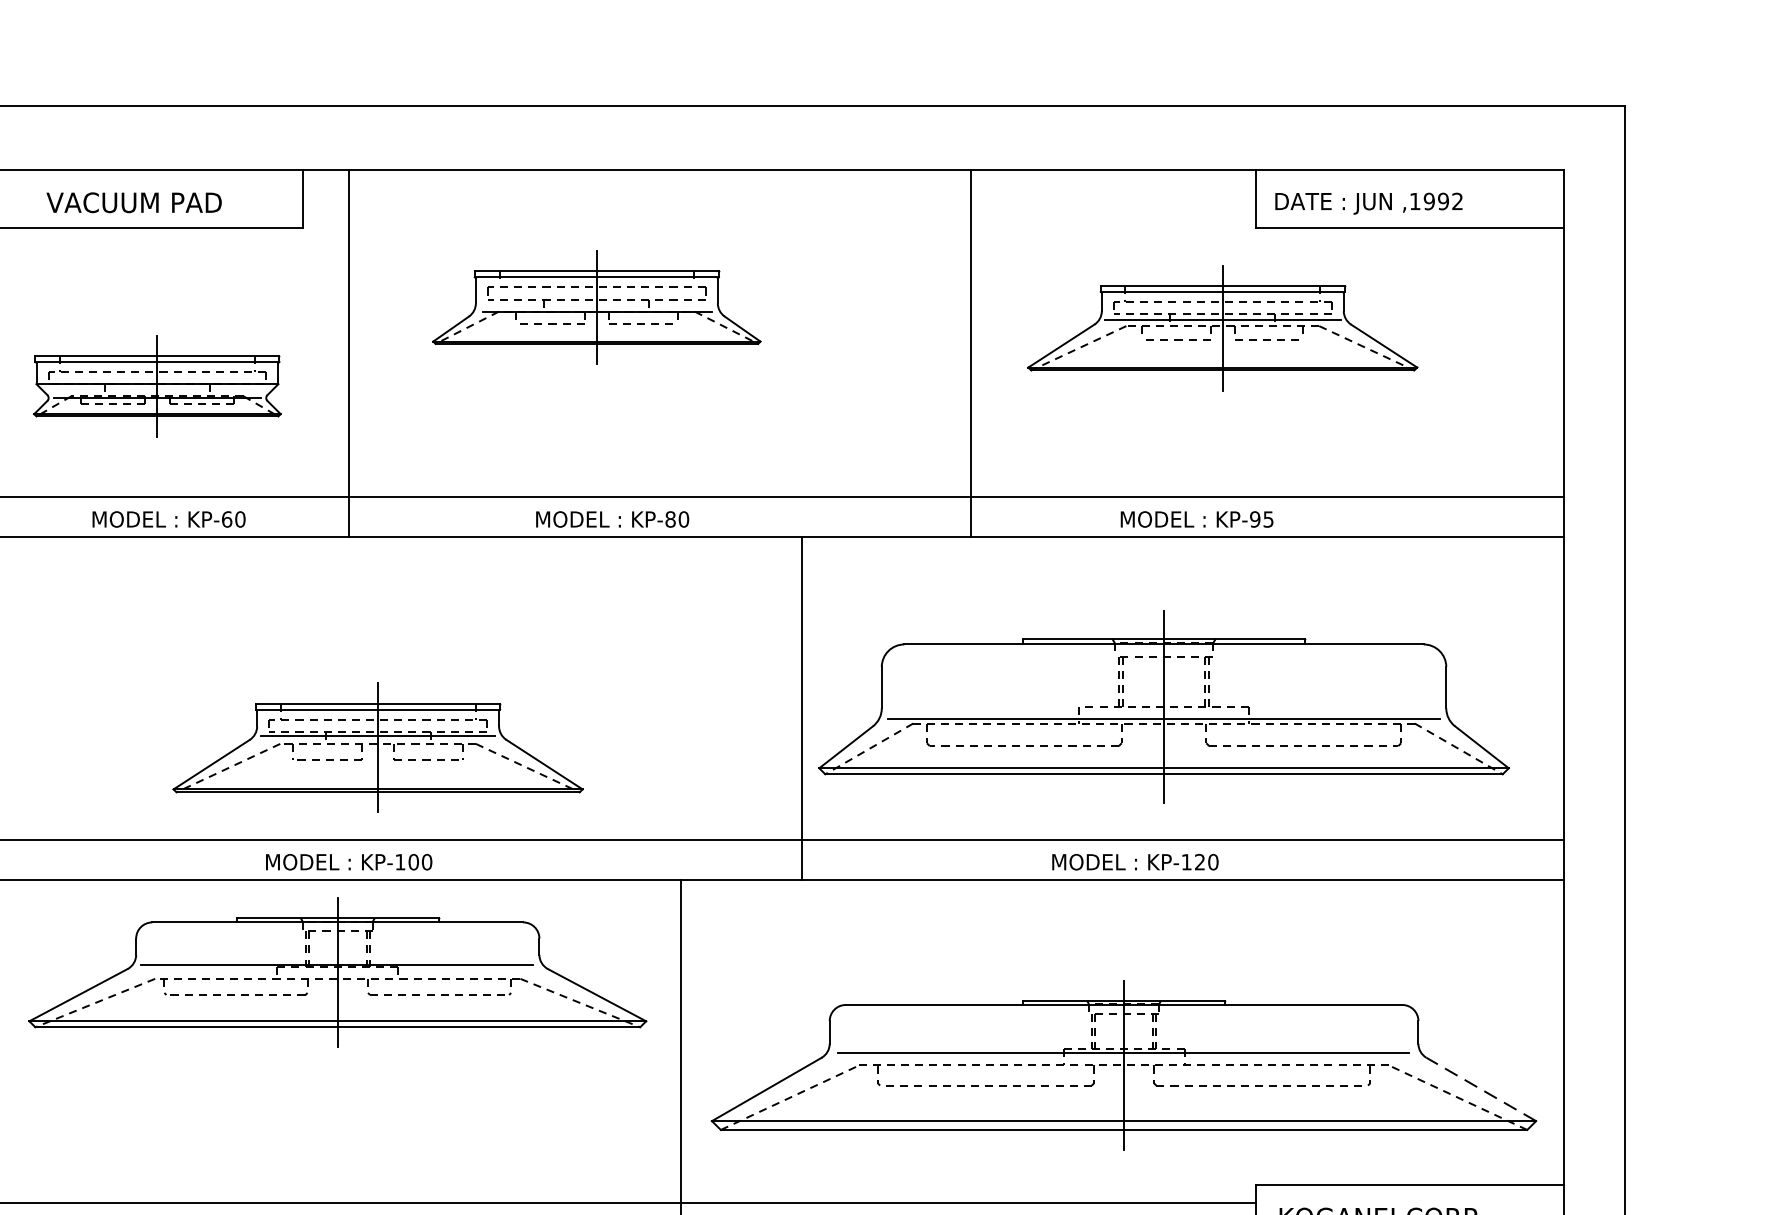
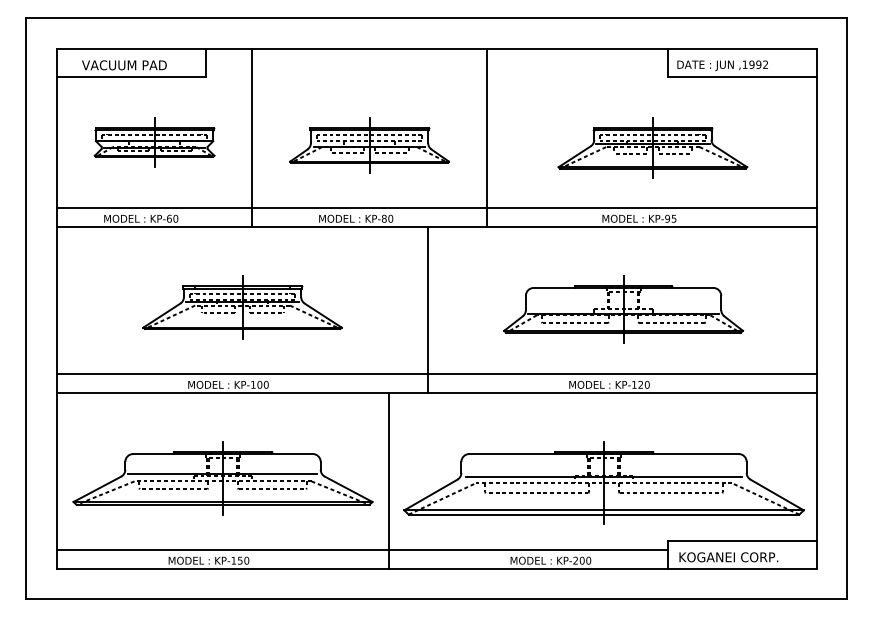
part: (596, 308) -> (369, 145), moved
part: (1222, 326) -> (652, 147), moved
line: (349, 353) -> (252, 138), moved
line: (970, 353) -> (486, 138), moved
part: (157, 386) -> (154, 142), moved
part: (1164, 706) -> (623, 309), size x0.71
line: (803, 708) -> (428, 310), moved
part: (377, 747) -> (242, 307), moved
part: (336, 972) -> (222, 478), moved
line: (1482, 1090) -> (777, 495), dashed -> solid

